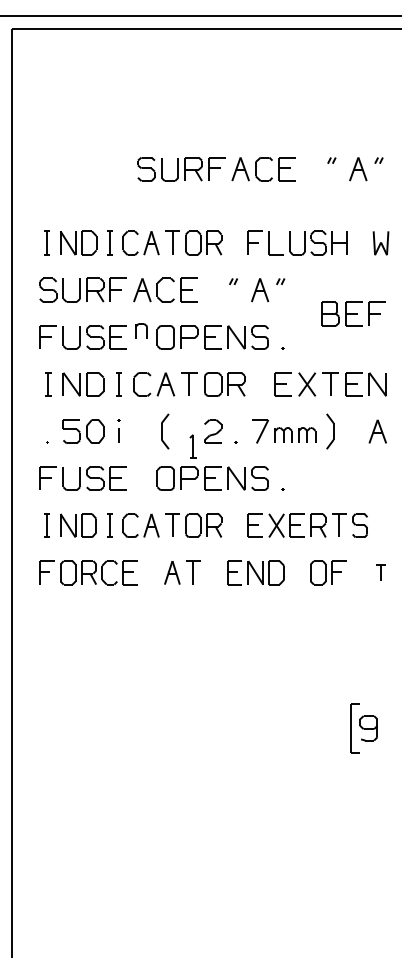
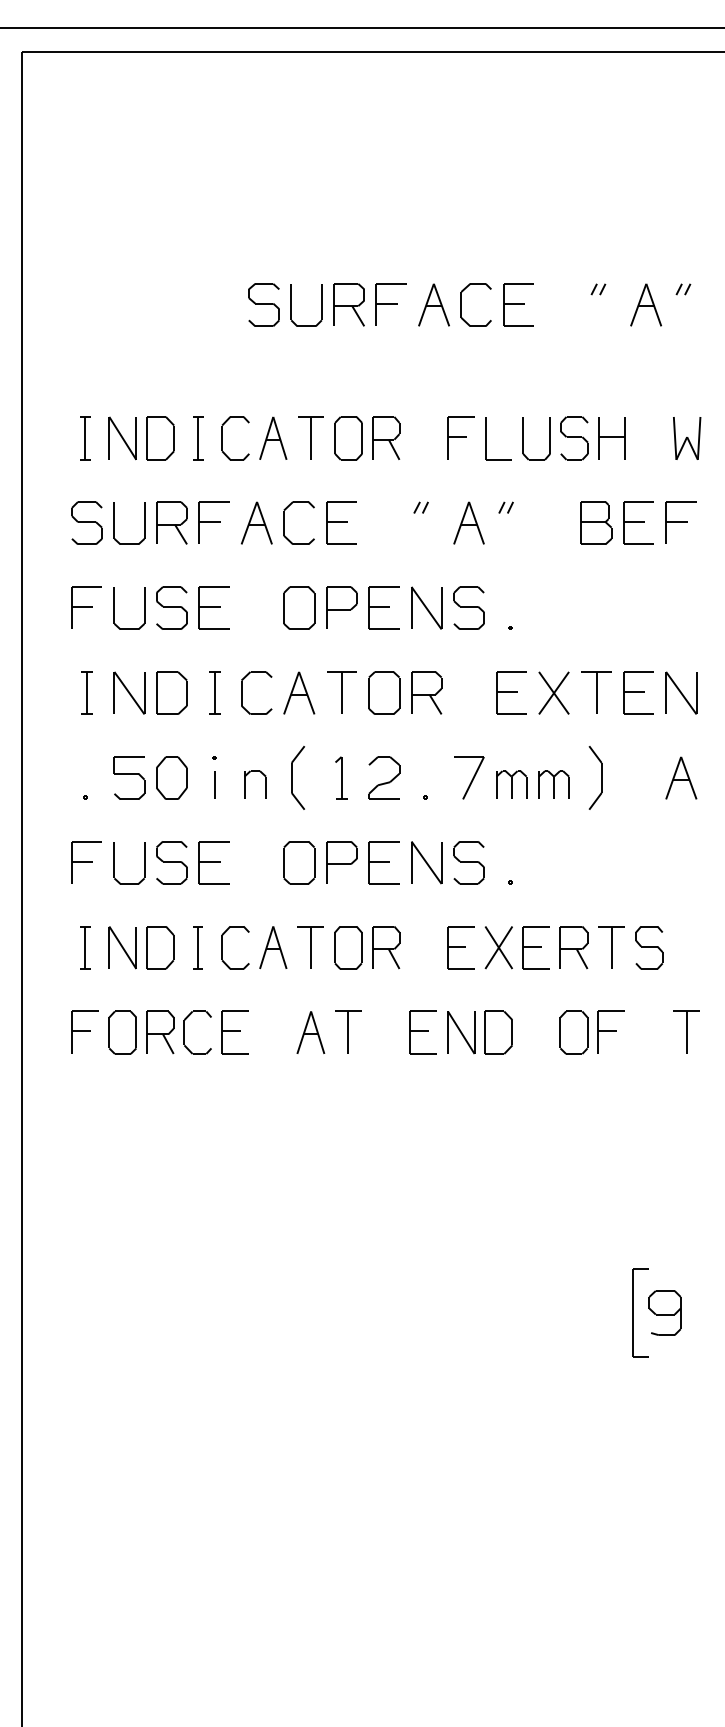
part: (353, 313) -> (637, 521), moved
part: (141, 330) -> (255, 783), moved
part: (192, 446) -> (339, 777), moved
part: (380, 572) -> (686, 1032), size x1.43

